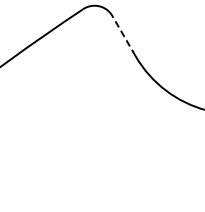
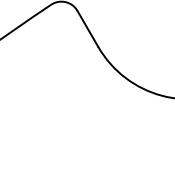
line: (123, 35) -> (87, 28), dashed -> solid

